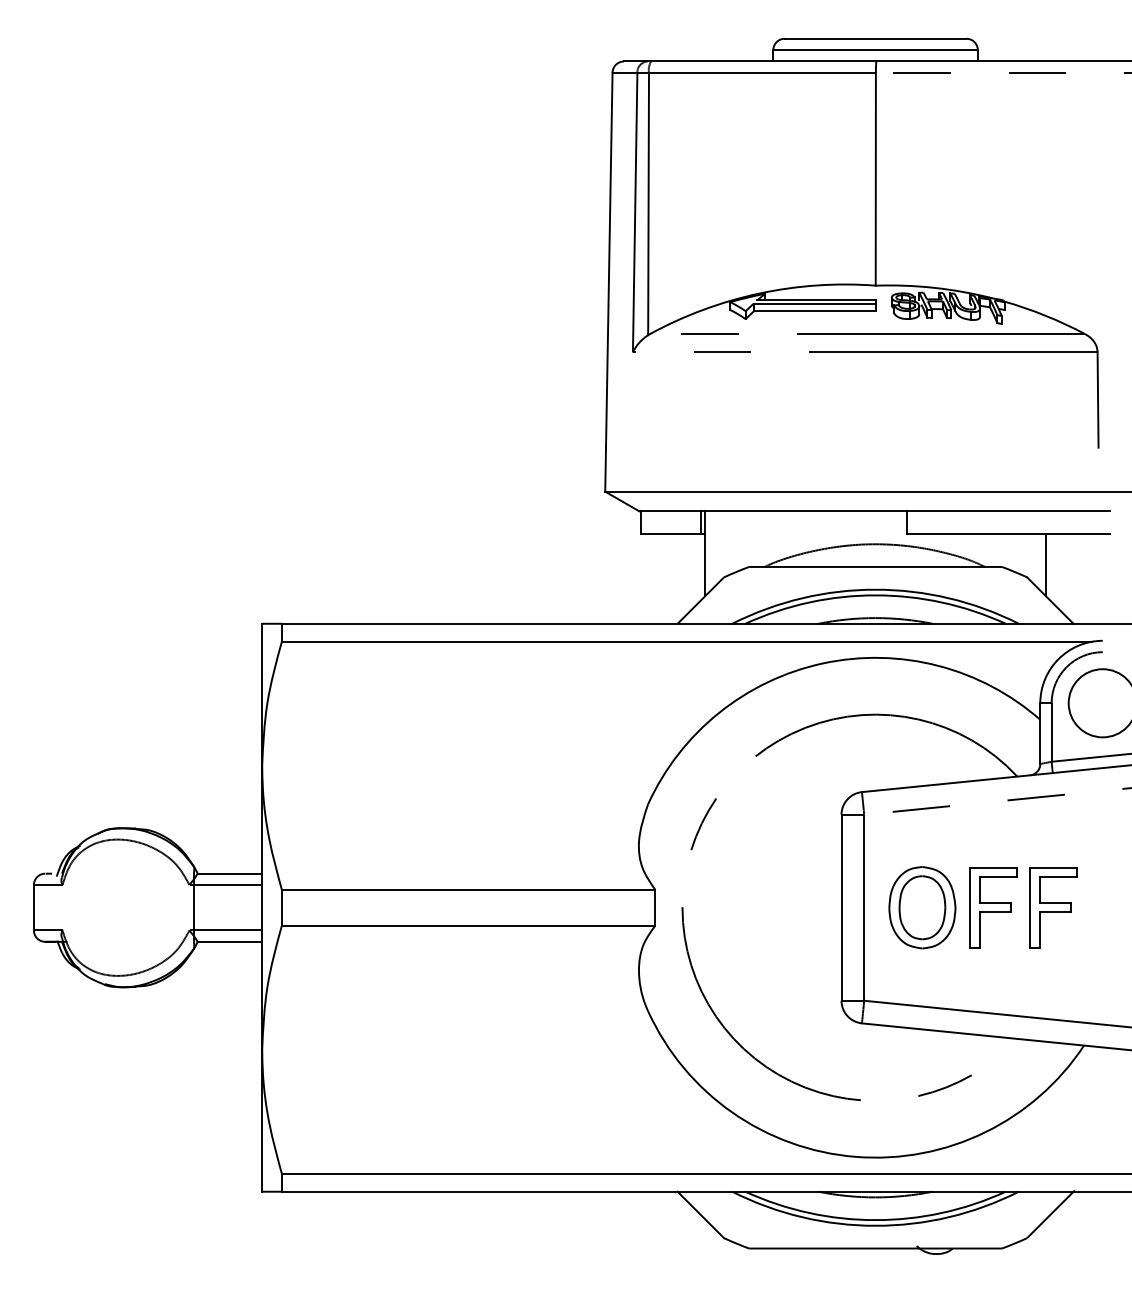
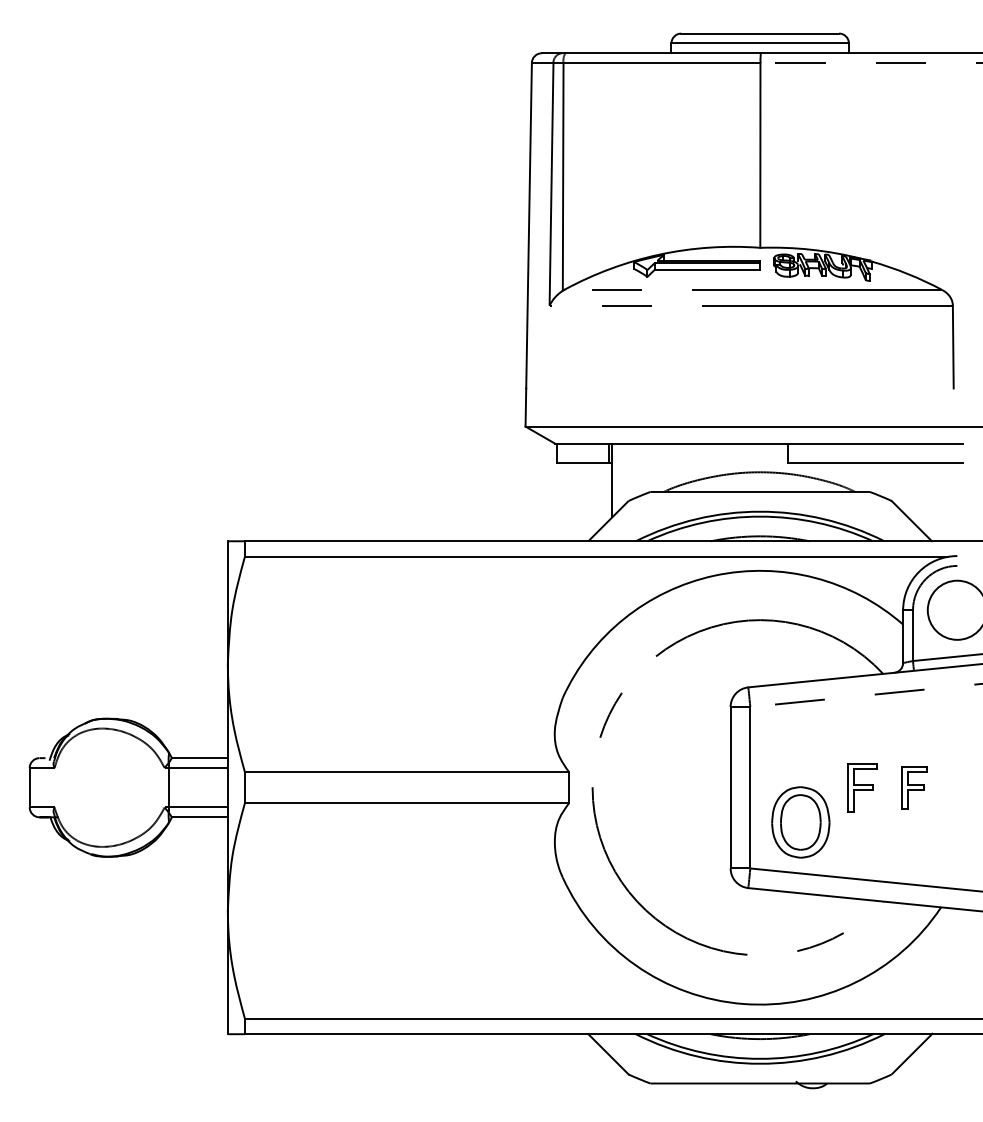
line: (1045, 565) -> (907, 490), removed
part: (922, 907) -> (800, 822), moved
part: (993, 907) -> (862, 787), size x0.7
part: (1053, 907) -> (914, 787), size x0.6

